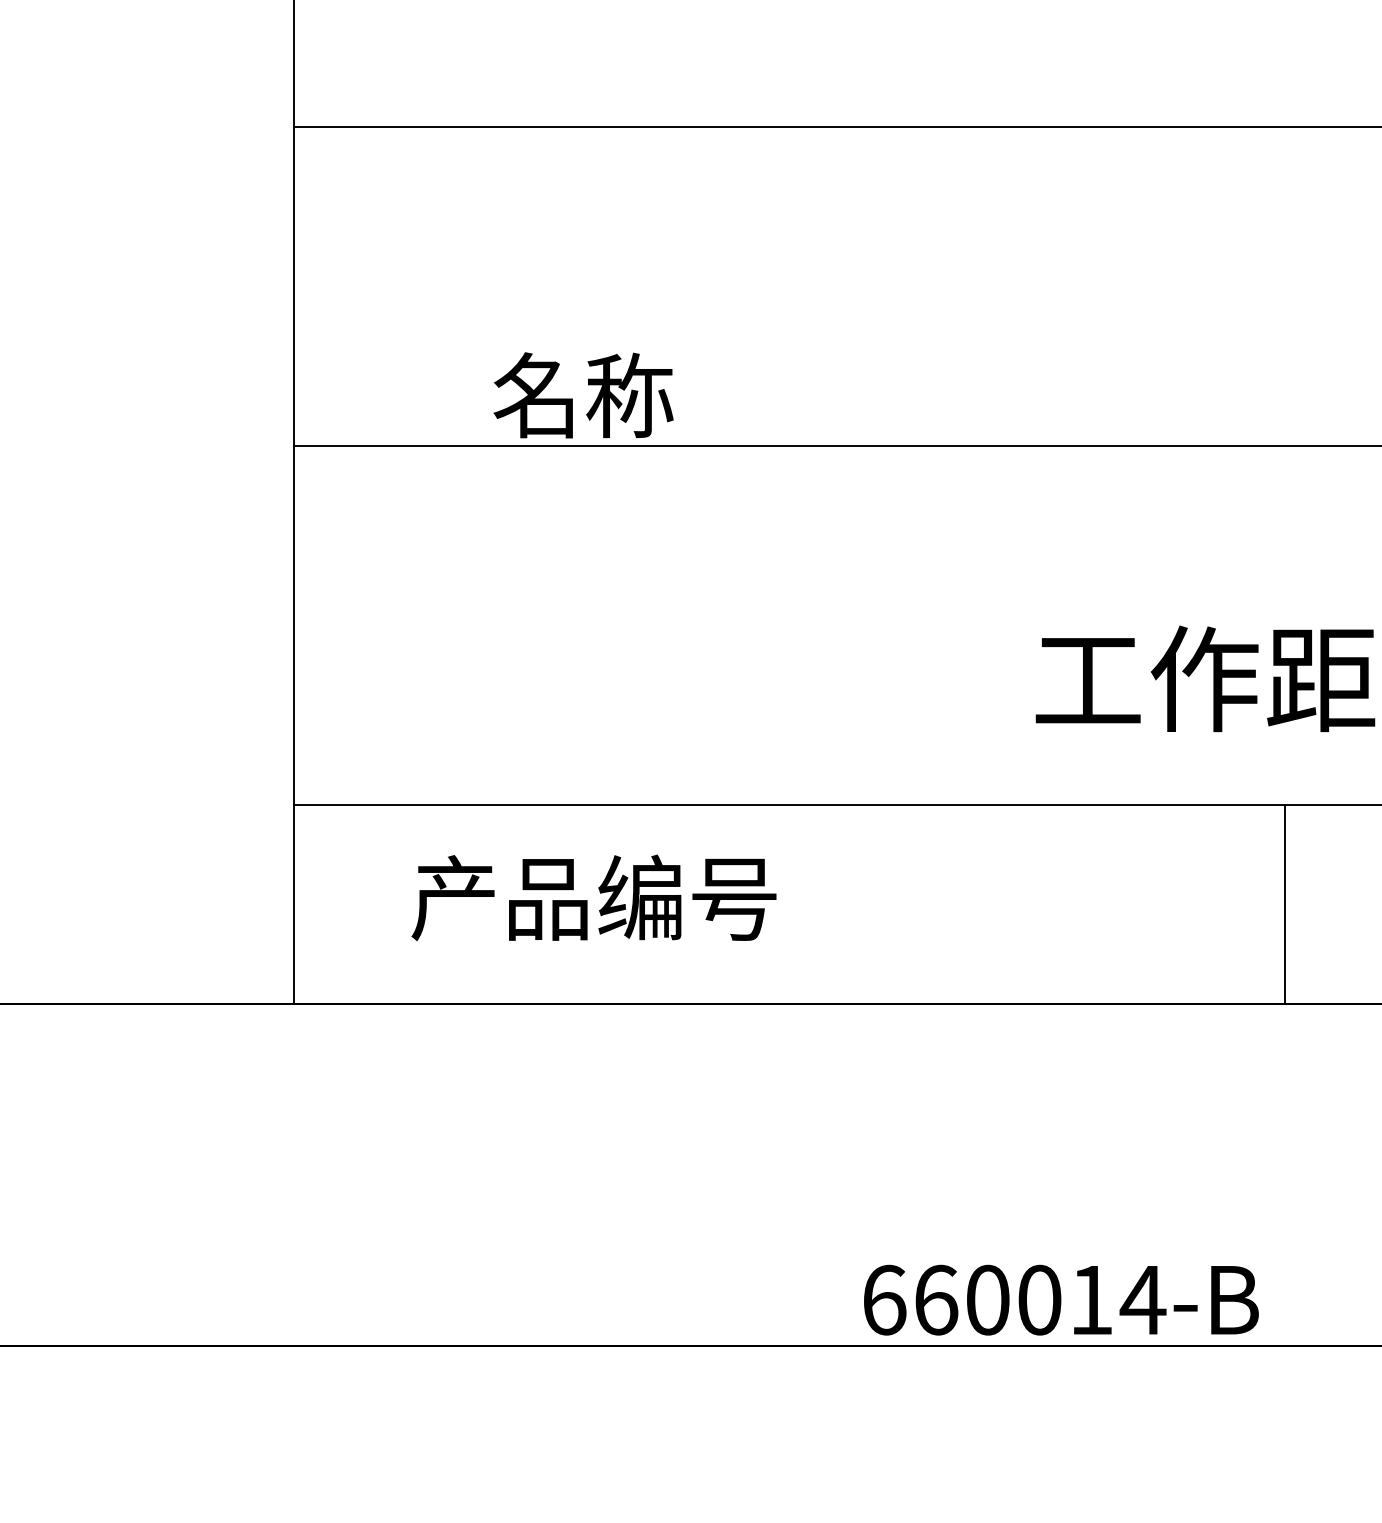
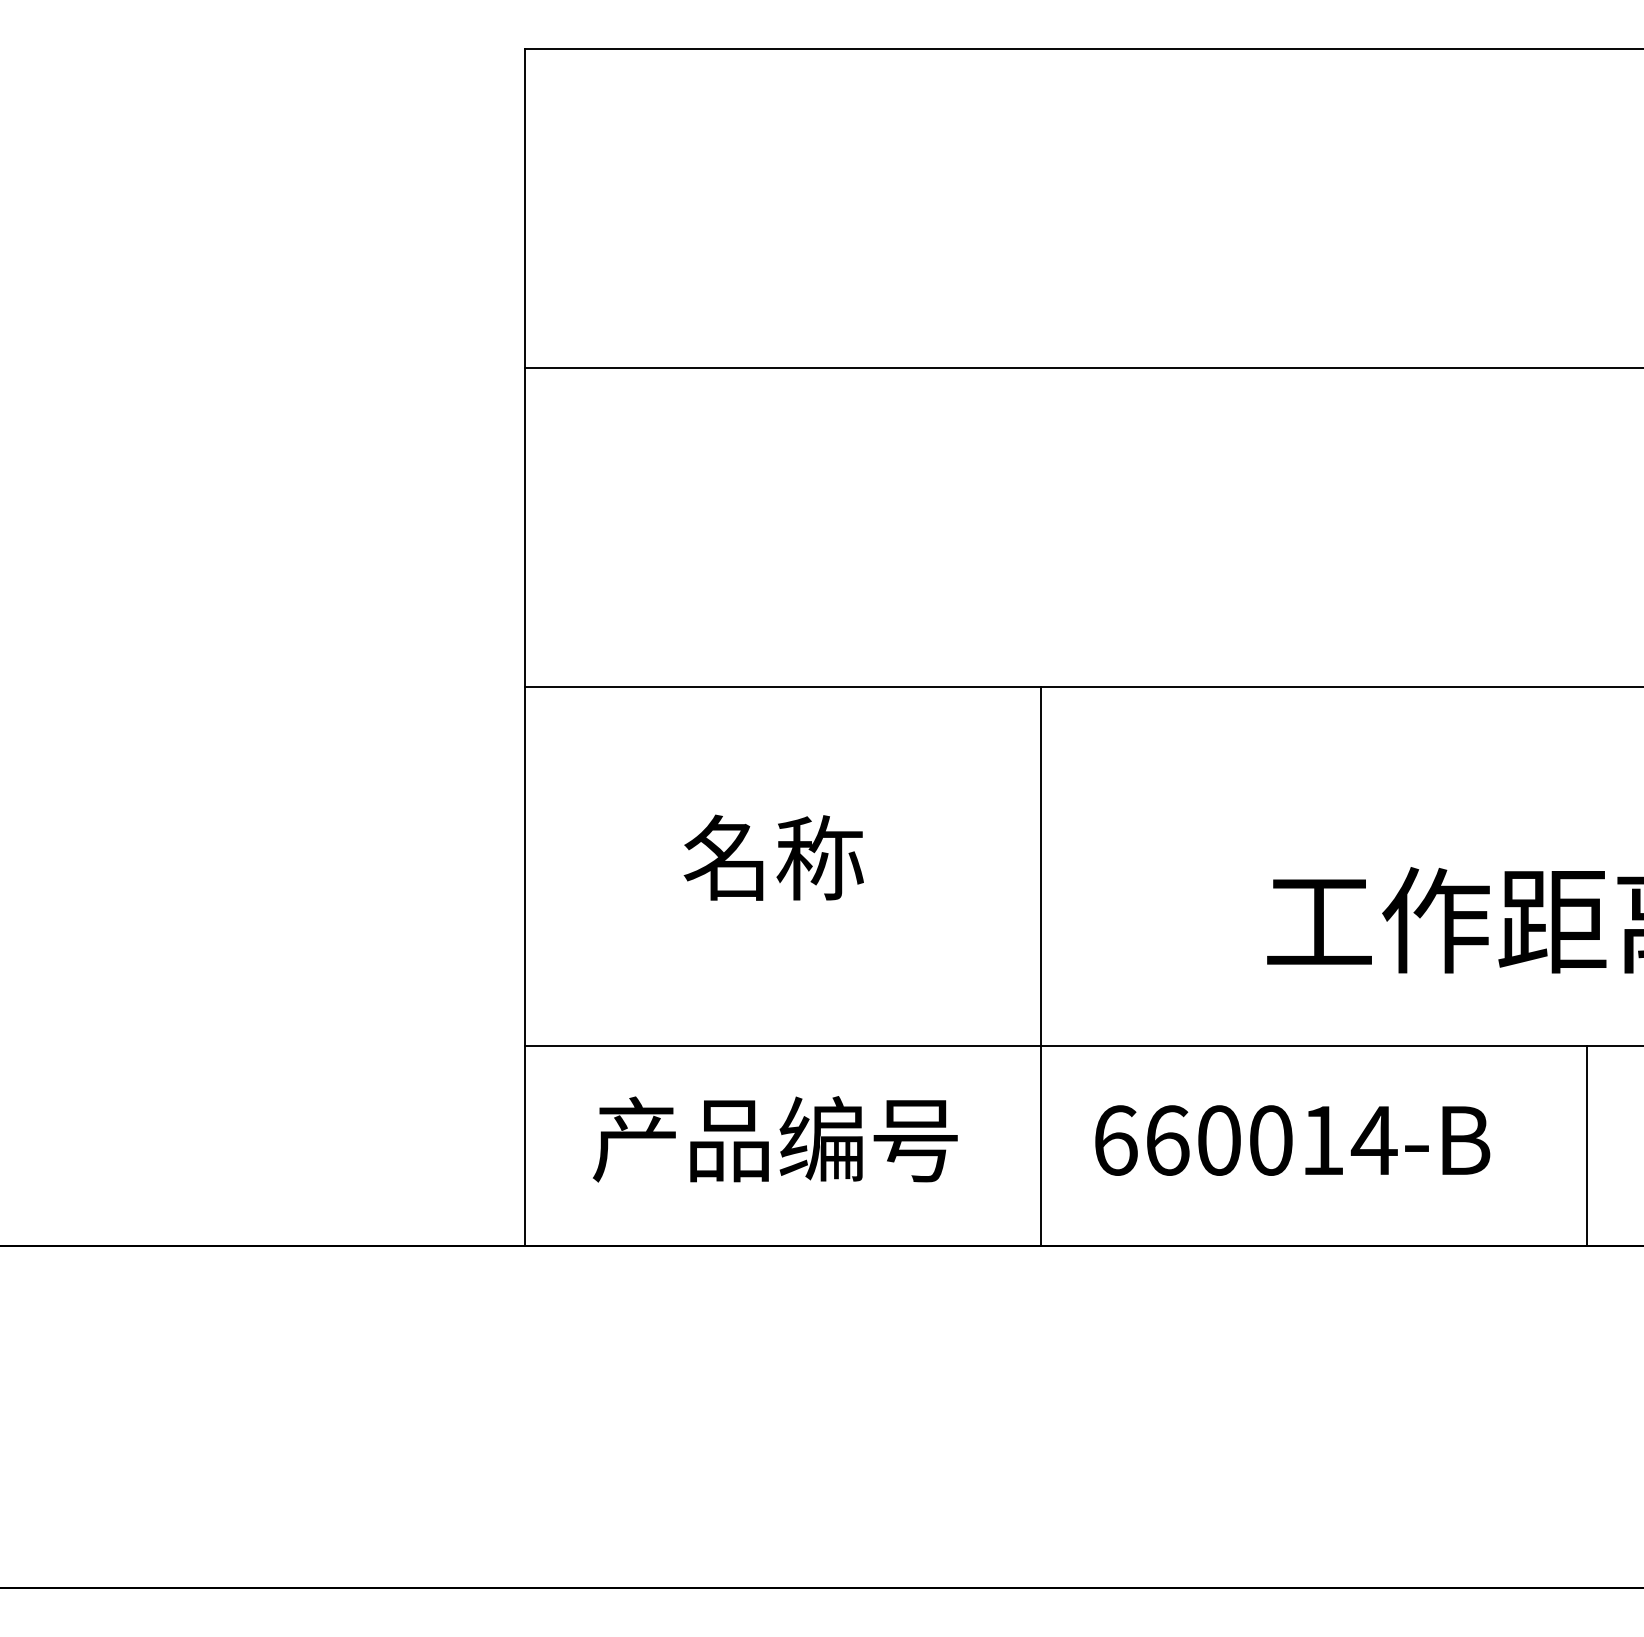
text: (583, 395) -> (773, 857), moved
line: (810, 725) -> (1041, 966), added
text: (593, 898) -> (774, 1139), moved
line: (1285, 904) -> (1586, 1145), moved
text: (1061, 1300) -> (1292, 1140), moved

